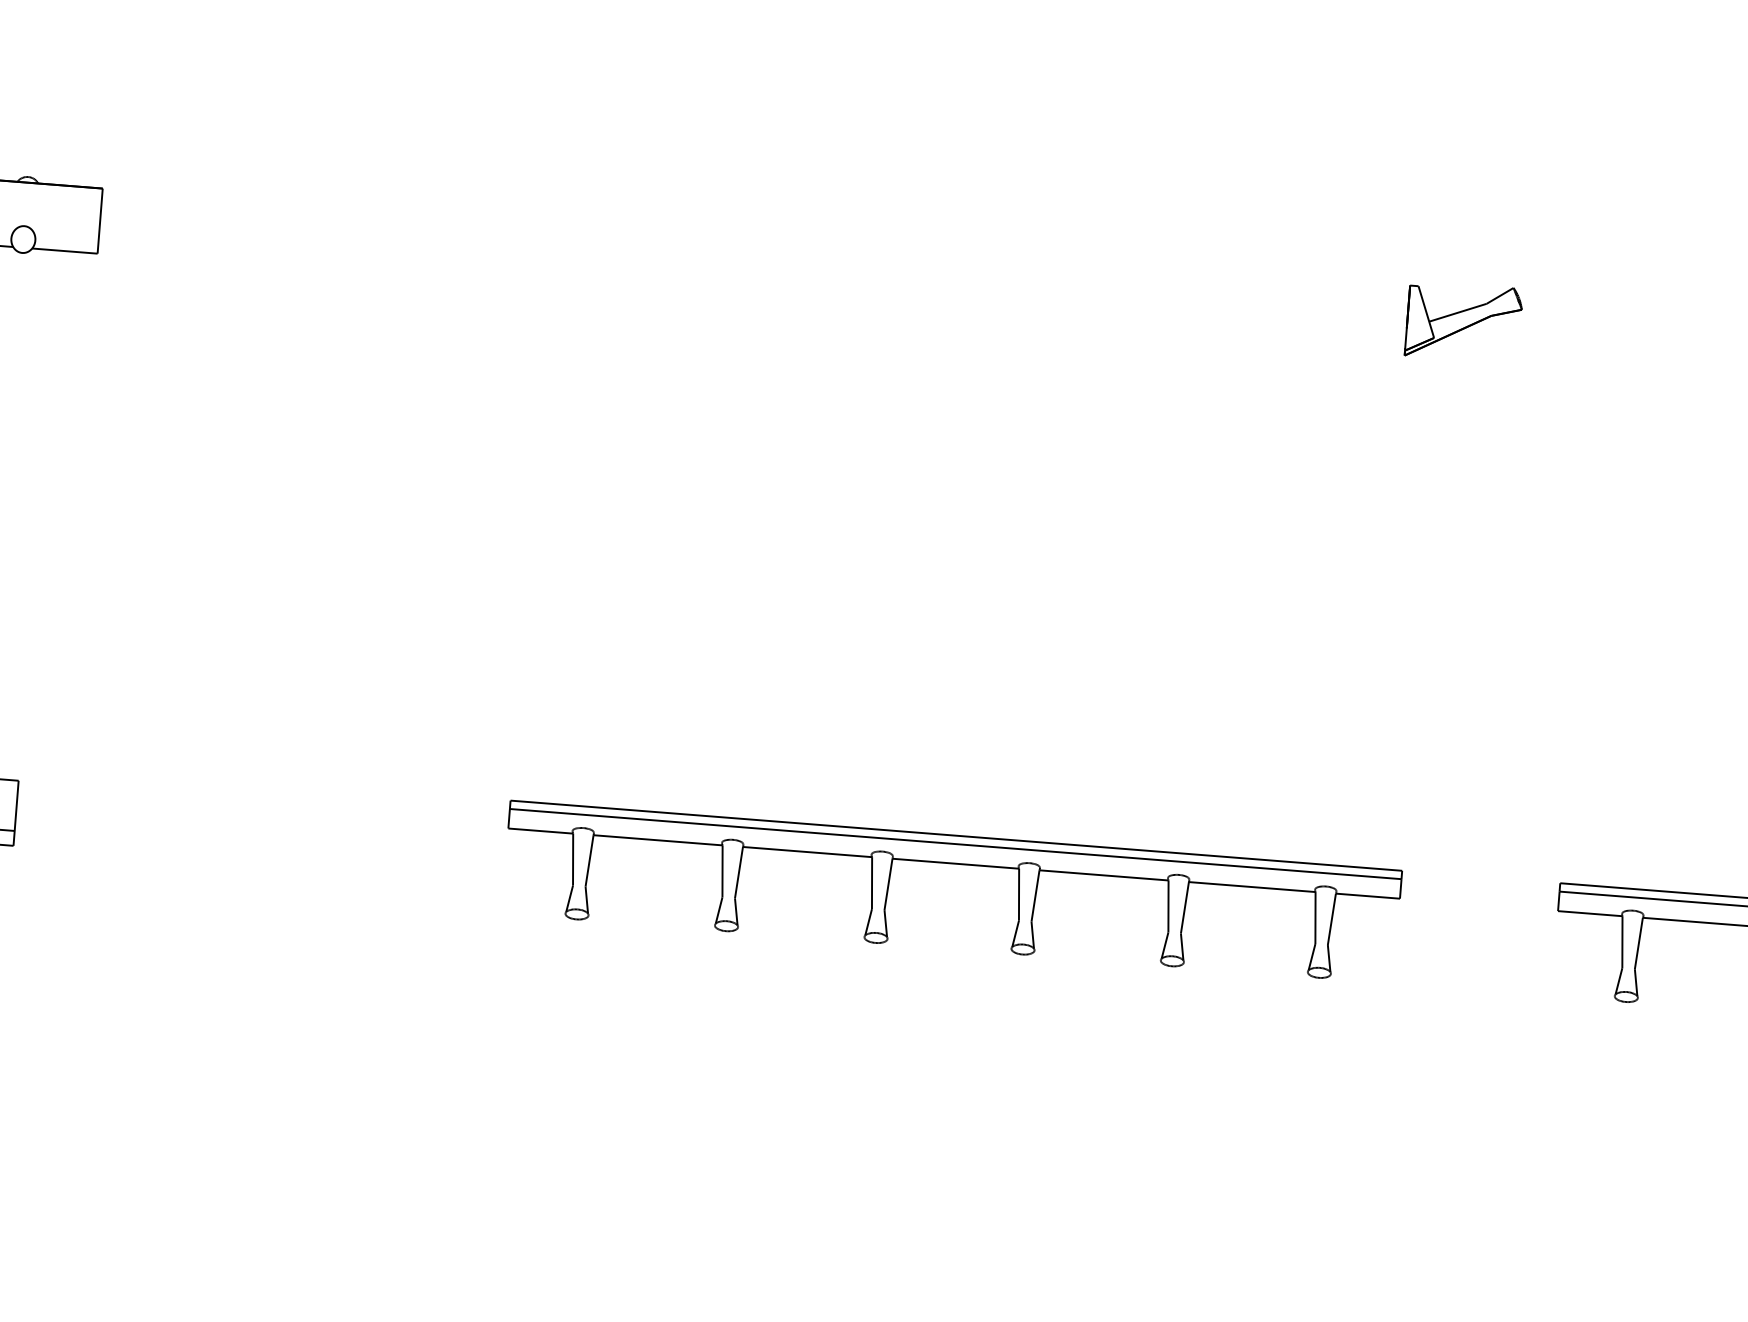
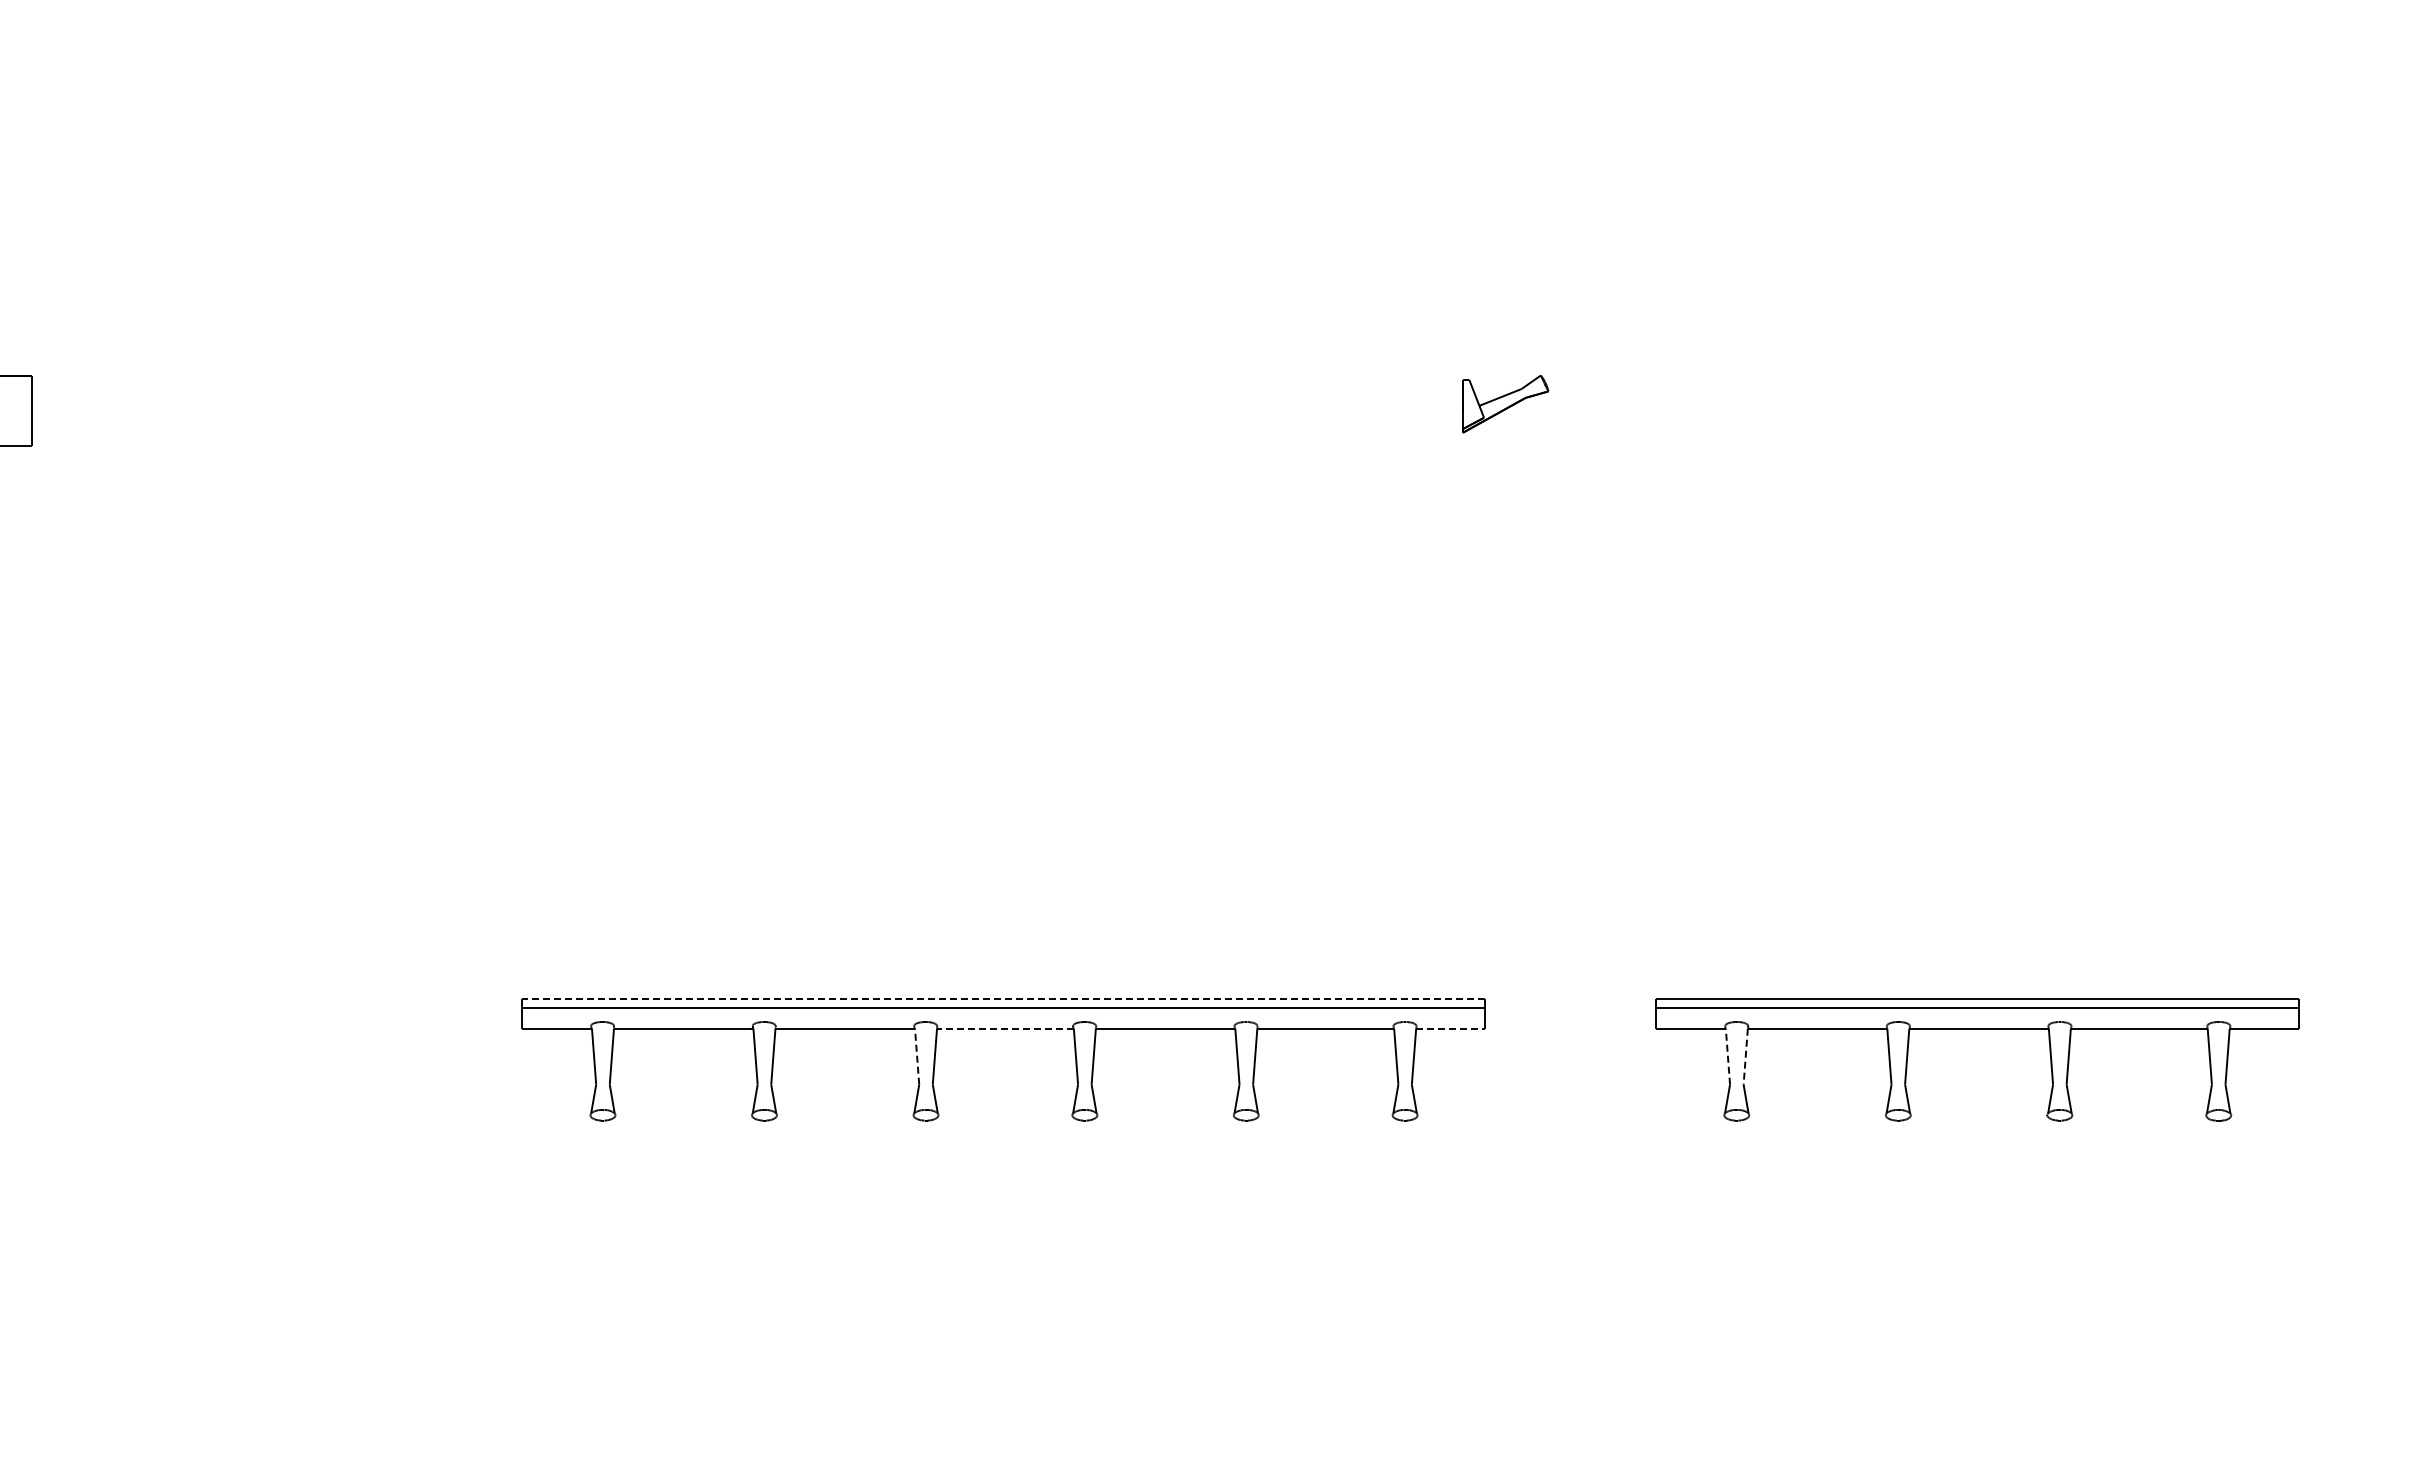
part: (1464, 321) -> (1505, 403), size x0.7
line: (956, 835) -> (1003, 998), solid -> dashed
line: (954, 863) -> (1004, 1028), solid -> dashed
line: (872, 882) -> (917, 1056), solid -> dashed
line: (1367, 895) -> (1450, 1028), solid -> dashed
line: (1622, 941) -> (1727, 1056), solid -> dashed
line: (1638, 944) -> (1745, 1057), solid -> dashed

